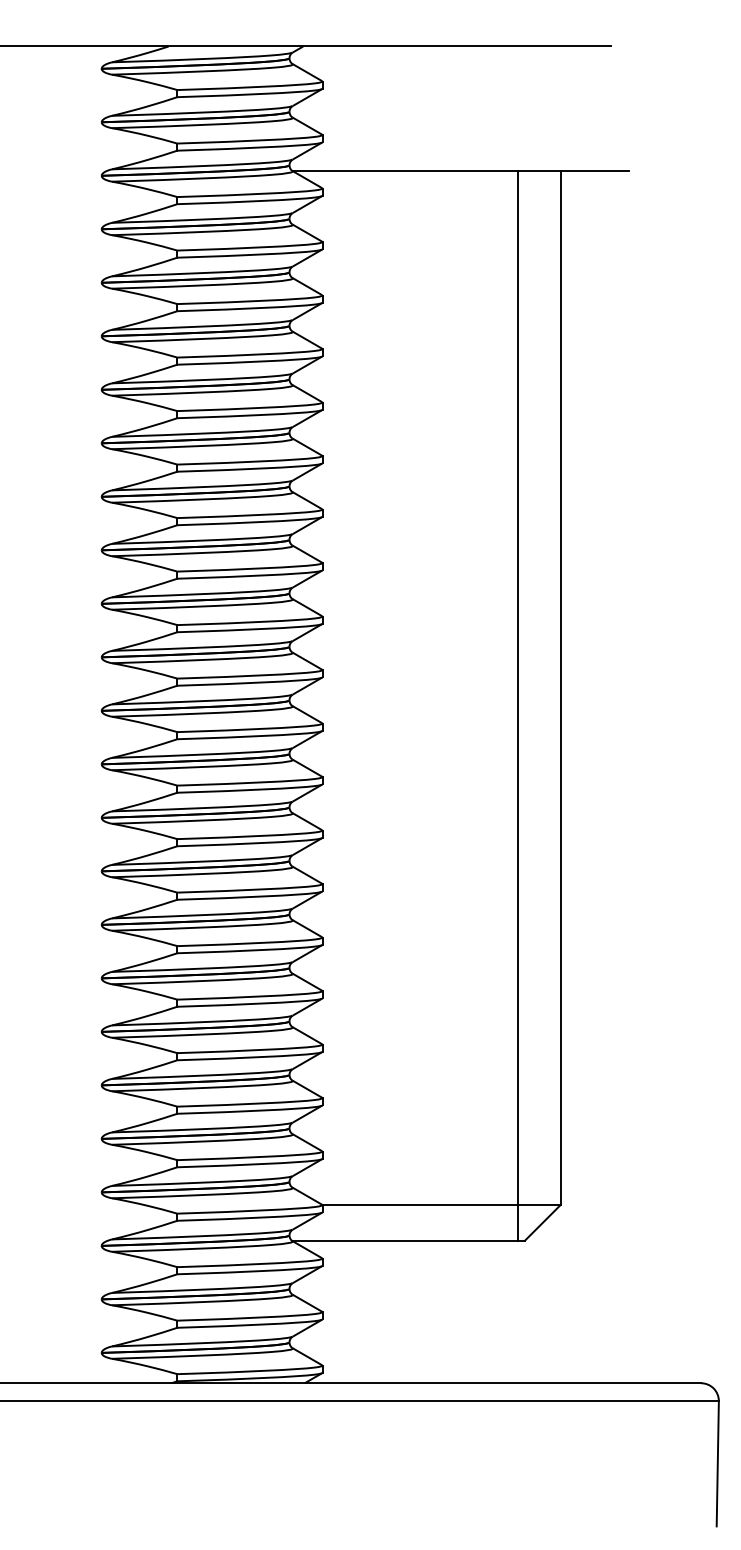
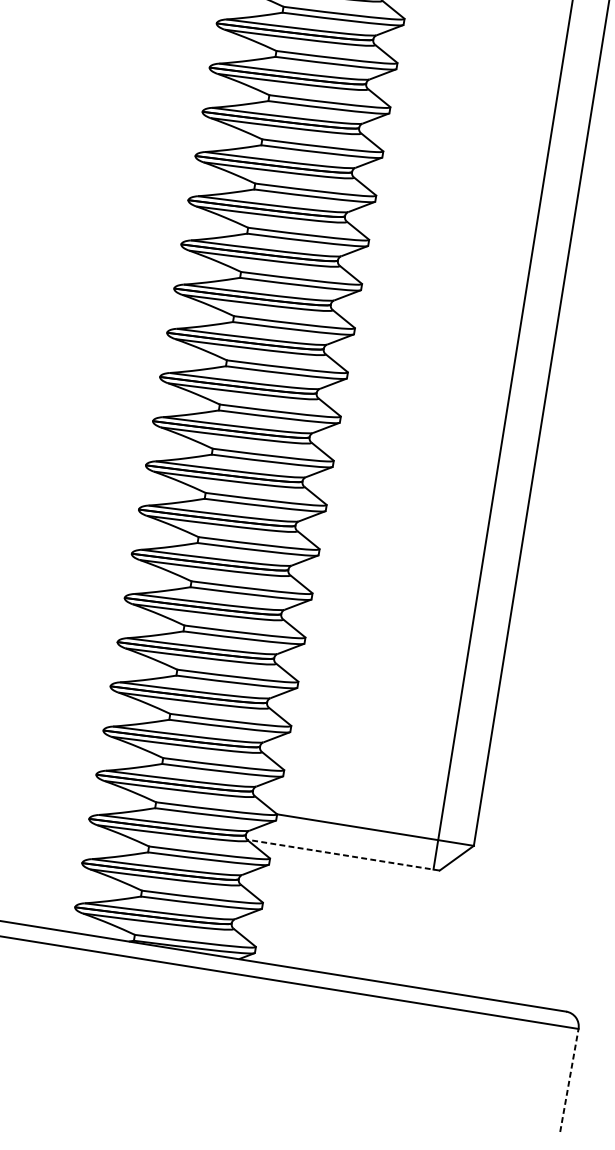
line: (408, 1240) -> (343, 855), solid -> dashed
line: (717, 1463) -> (569, 1080), solid -> dashed

